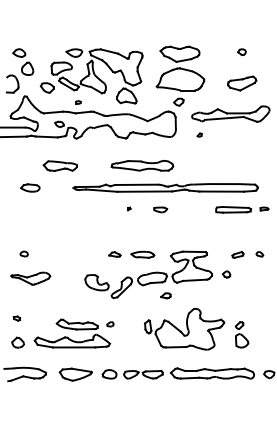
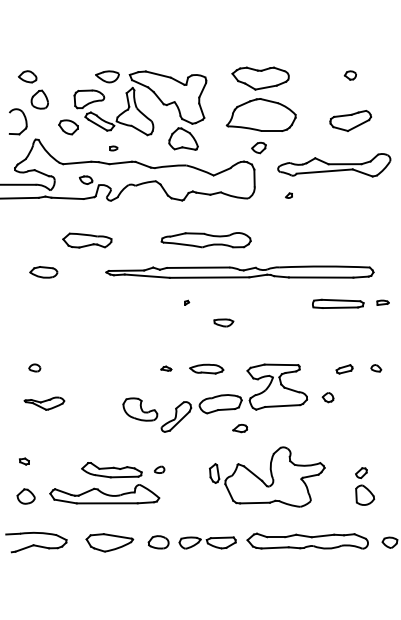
part: (160, 209) -> (223, 322), moved
part: (114, 254) -> (165, 368), size x0.6
part: (30, 278) -> (44, 403), size x0.7
part: (241, 334) -> (364, 486), moved

